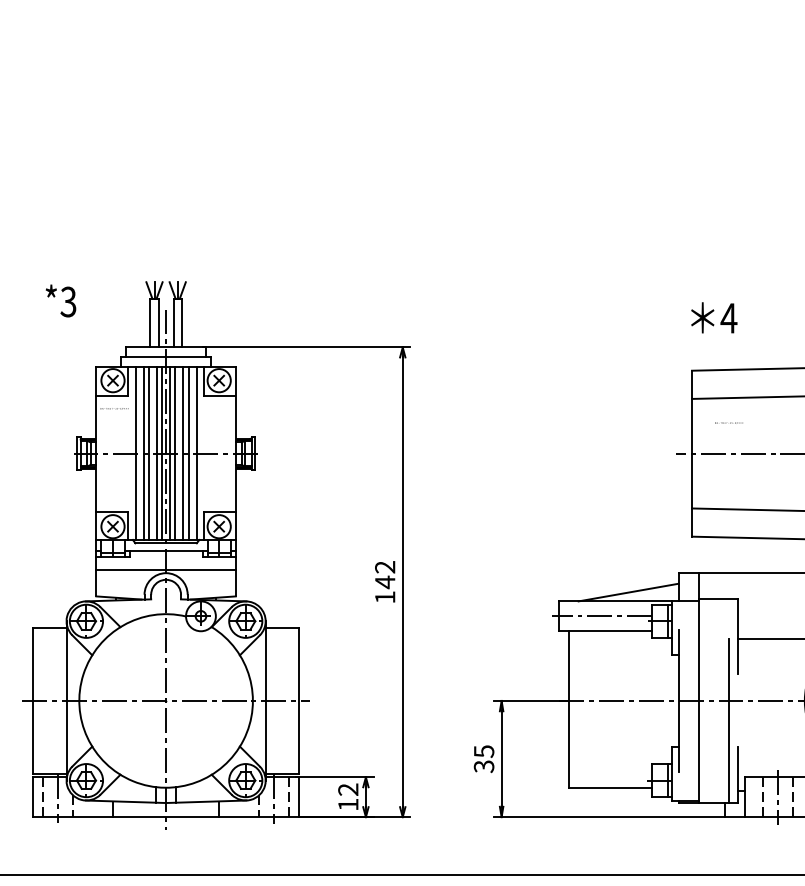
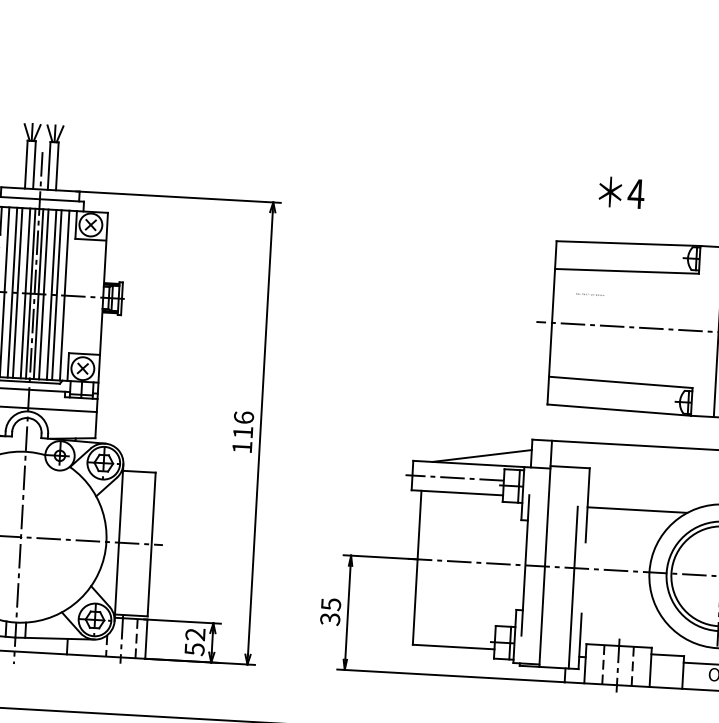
text: (714, 317) -> (622, 192), moved
text: (385, 574) -> (243, 424), 142 -> 116
text: (348, 804) -> (194, 649), 12 -> 52

